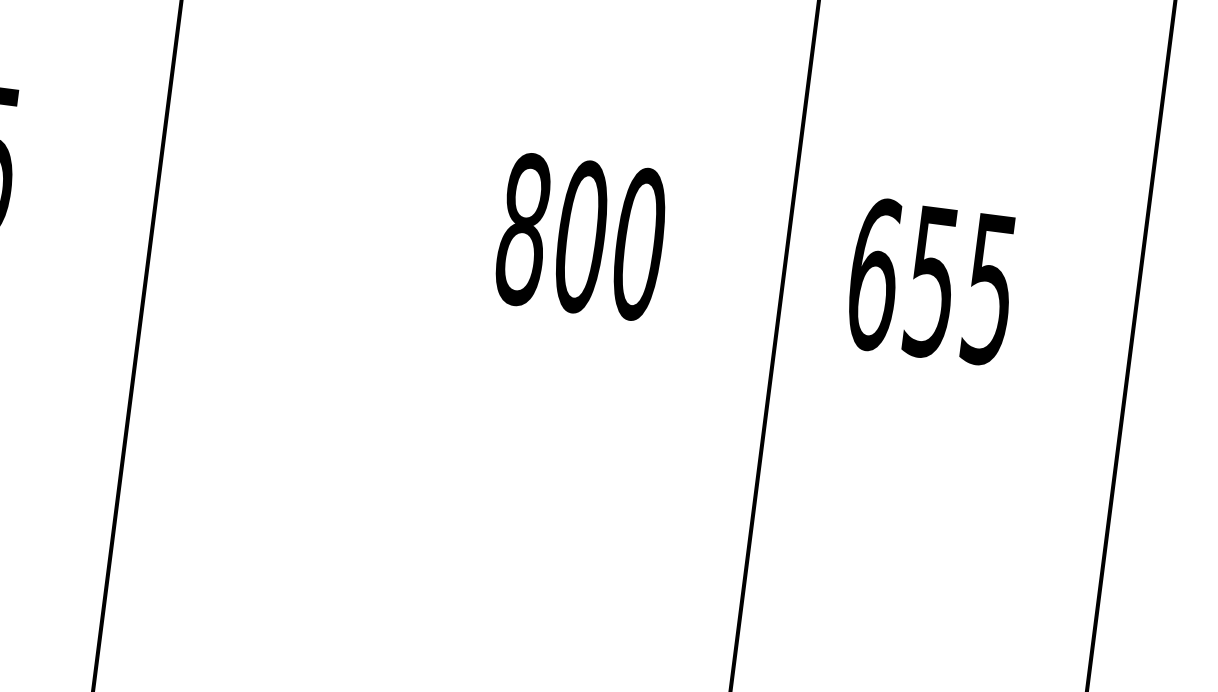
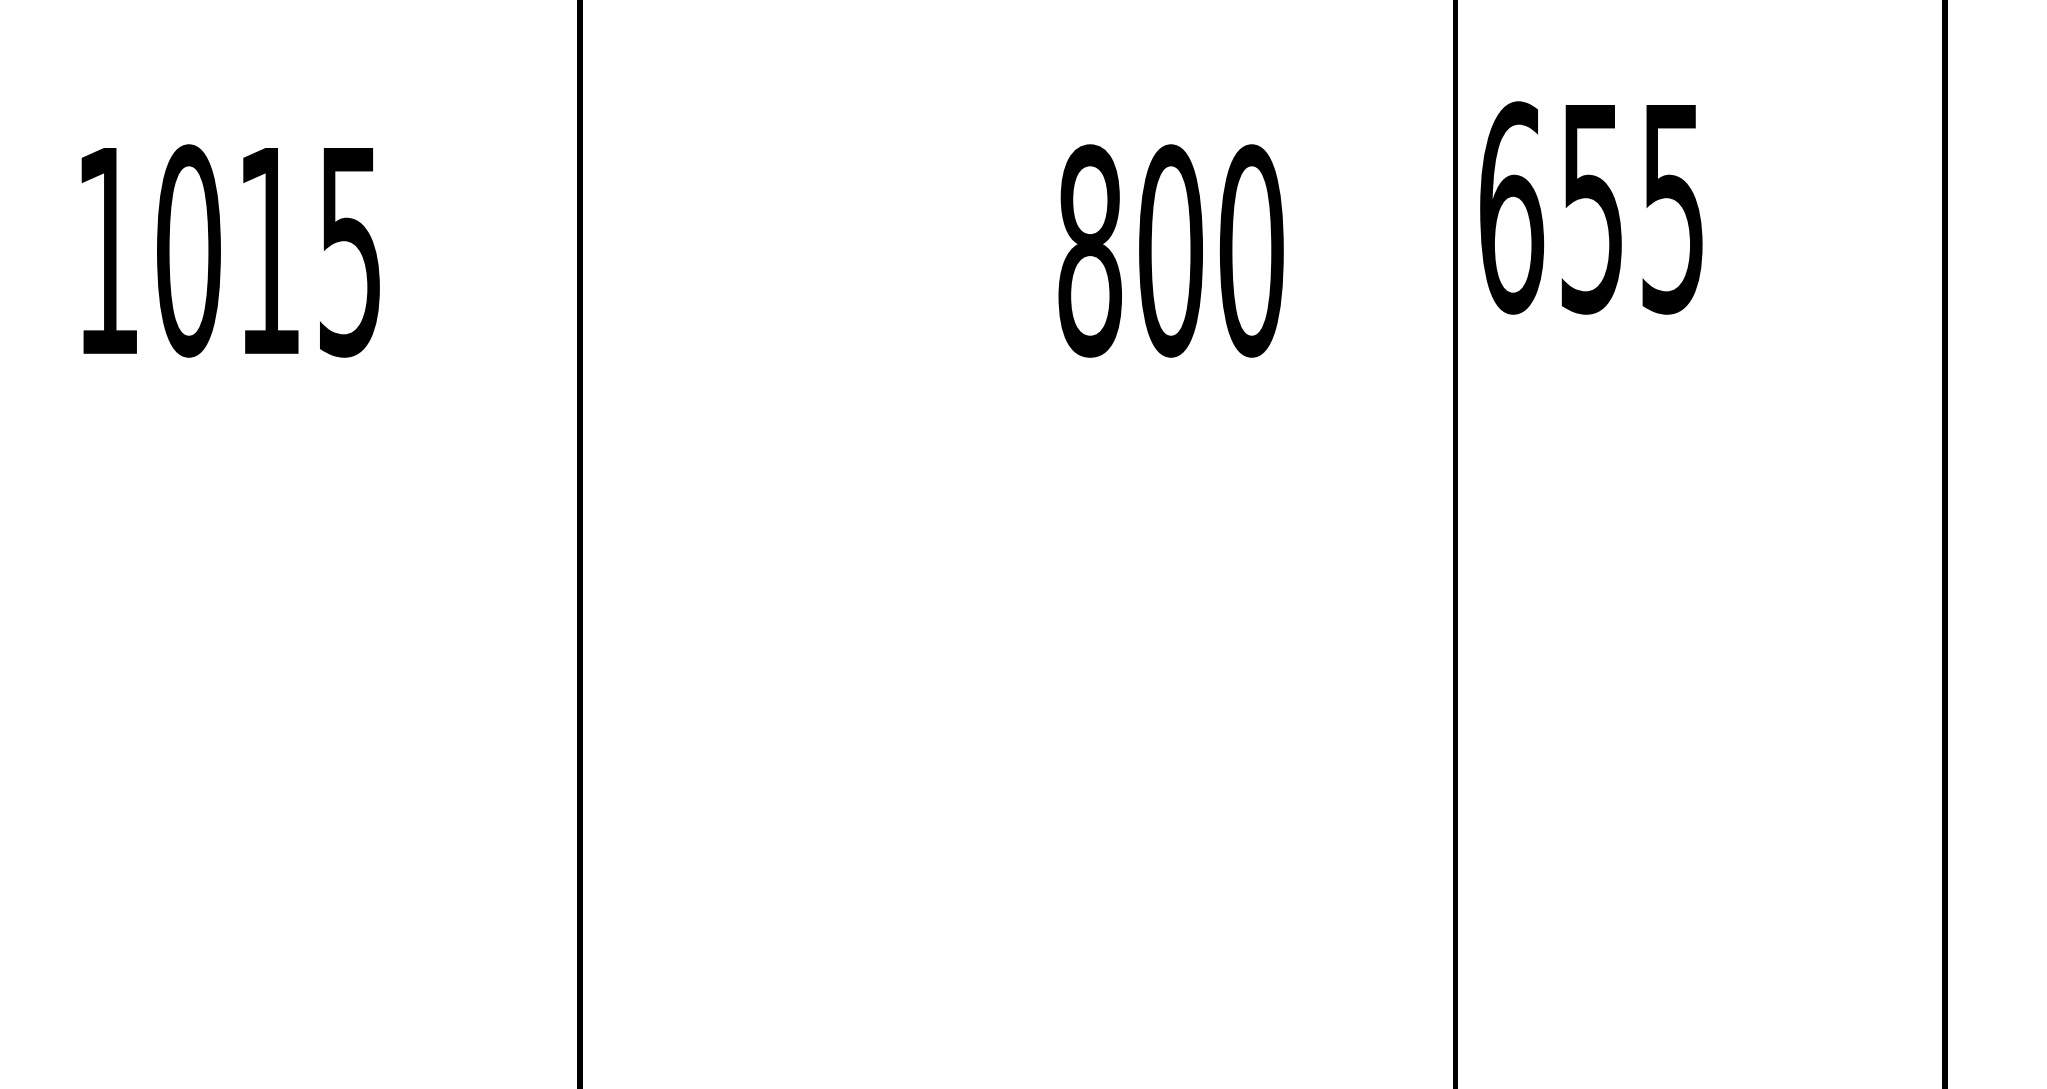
text: (931, 281) -> (1591, 207), moved

